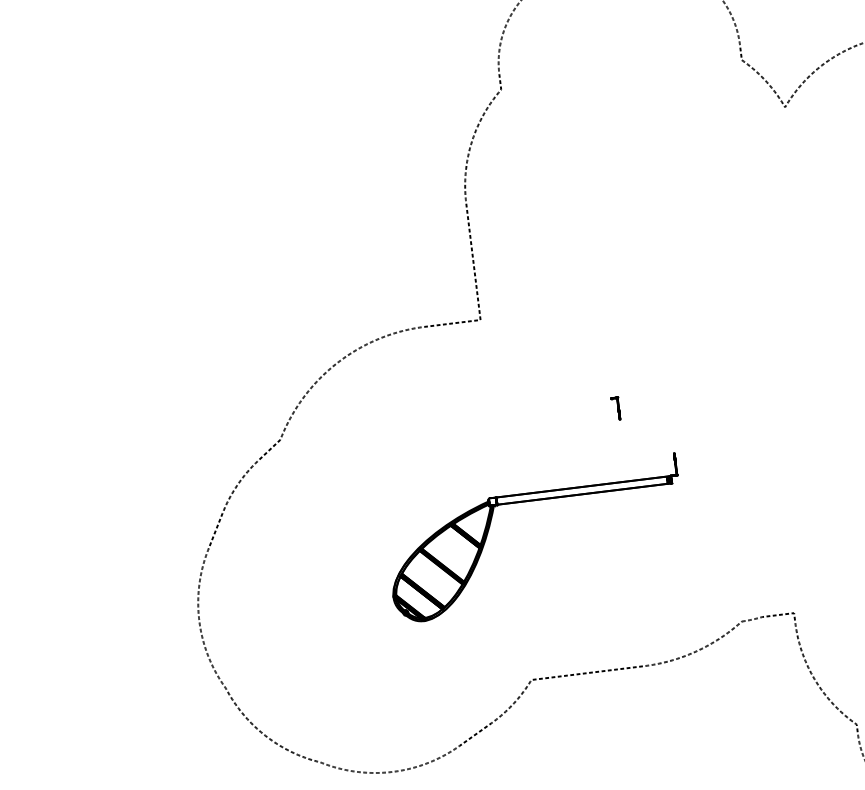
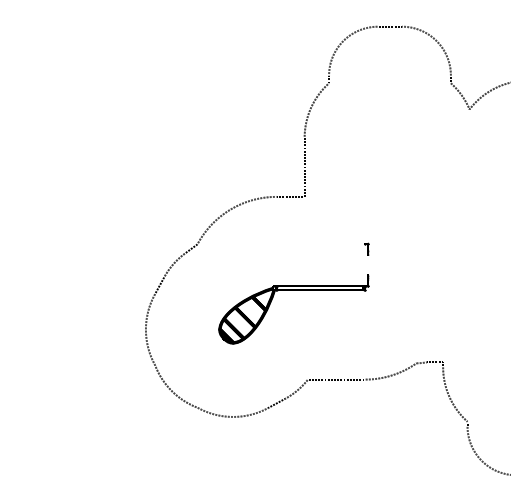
part: (530, 501) -> (293, 290), moved

